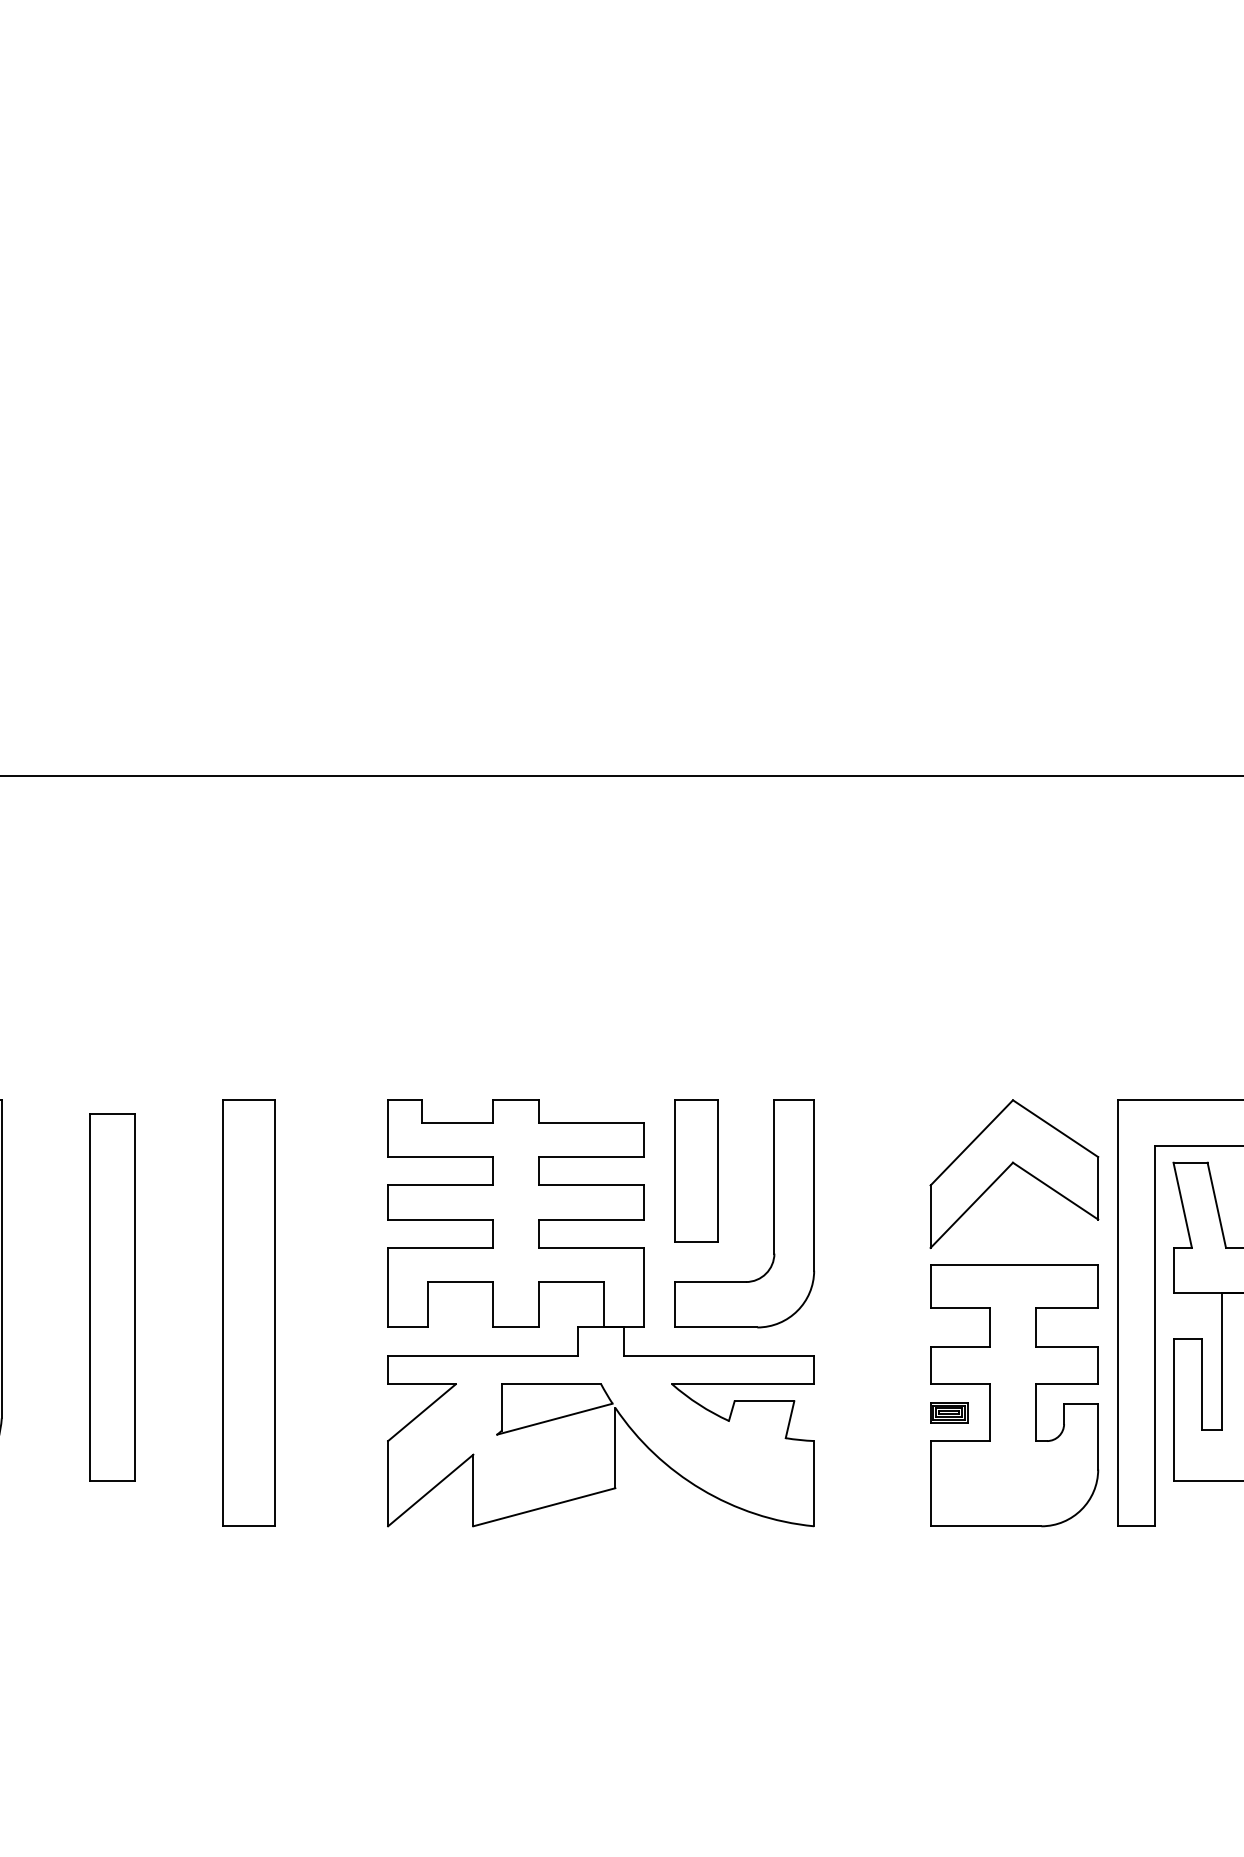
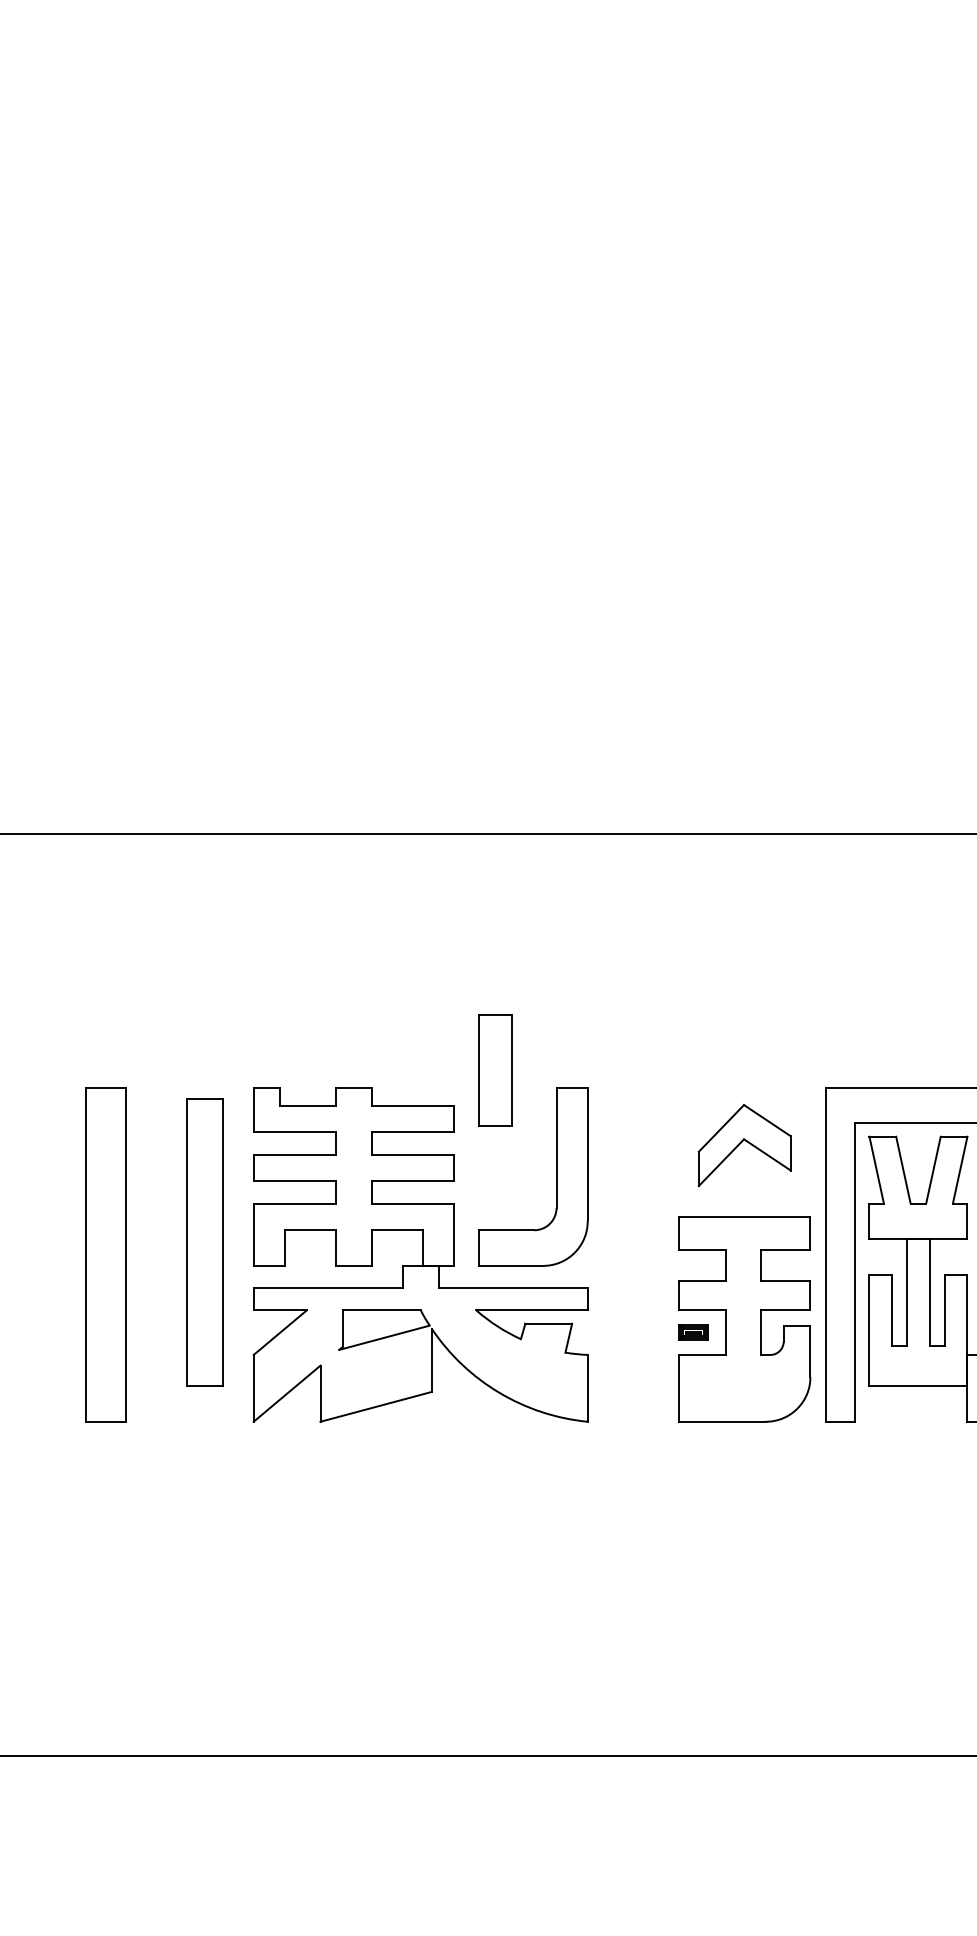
part: (696, 1171) -> (495, 1070), moved
part: (1014, 1173) -> (744, 1145), size x0.7
part: (112, 1297) -> (204, 1242), moved
part: (248, 1312) -> (105, 1254), moved

